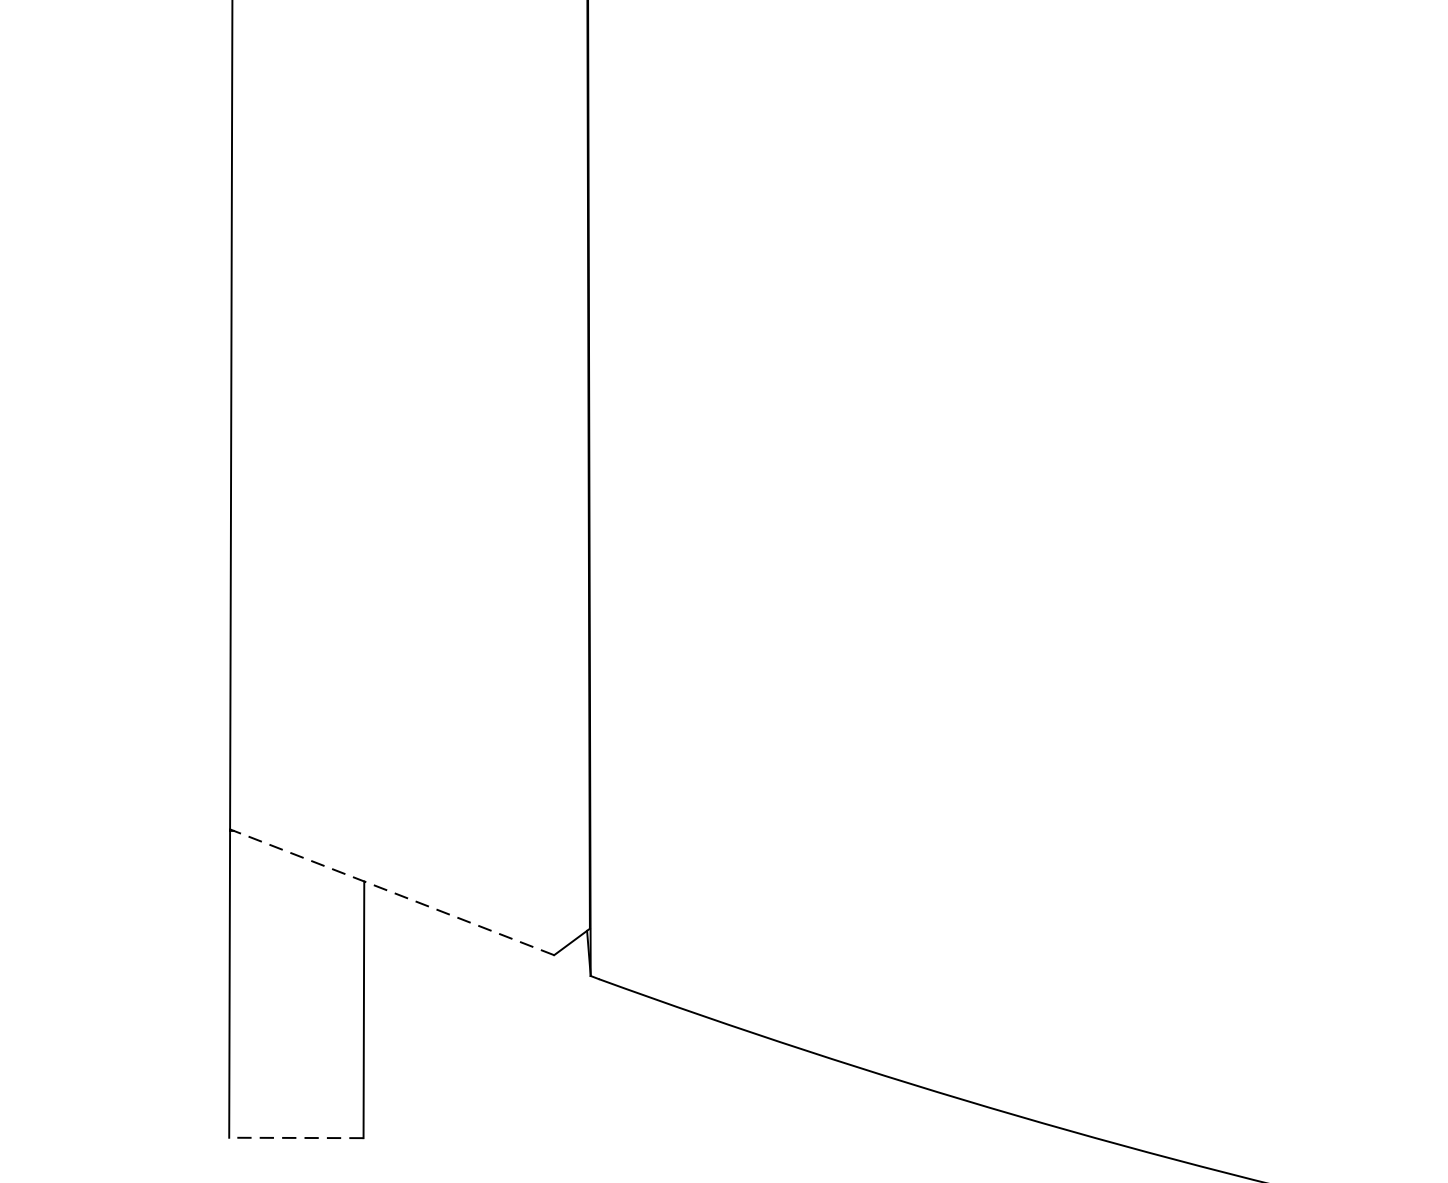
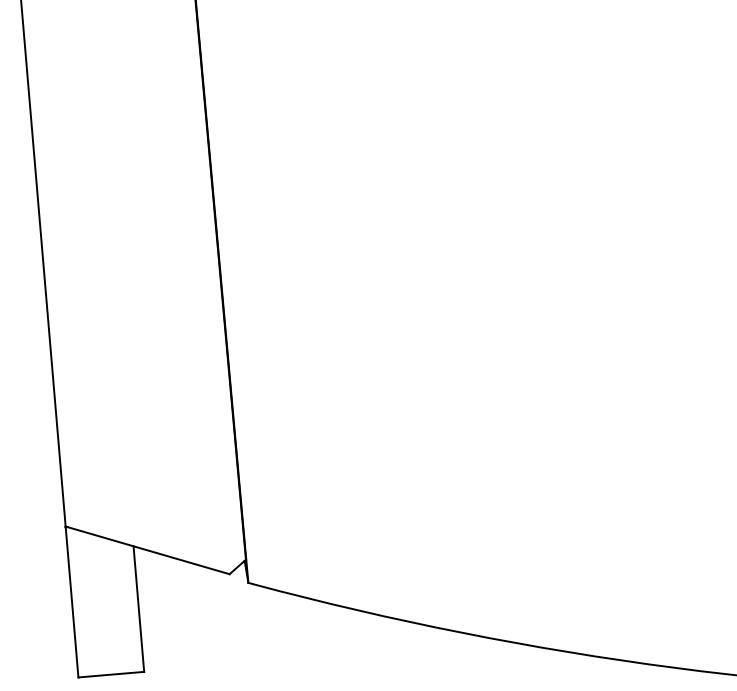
line: (391, 892) -> (147, 550), dashed -> solid
line: (296, 1137) -> (111, 674), dashed -> solid

